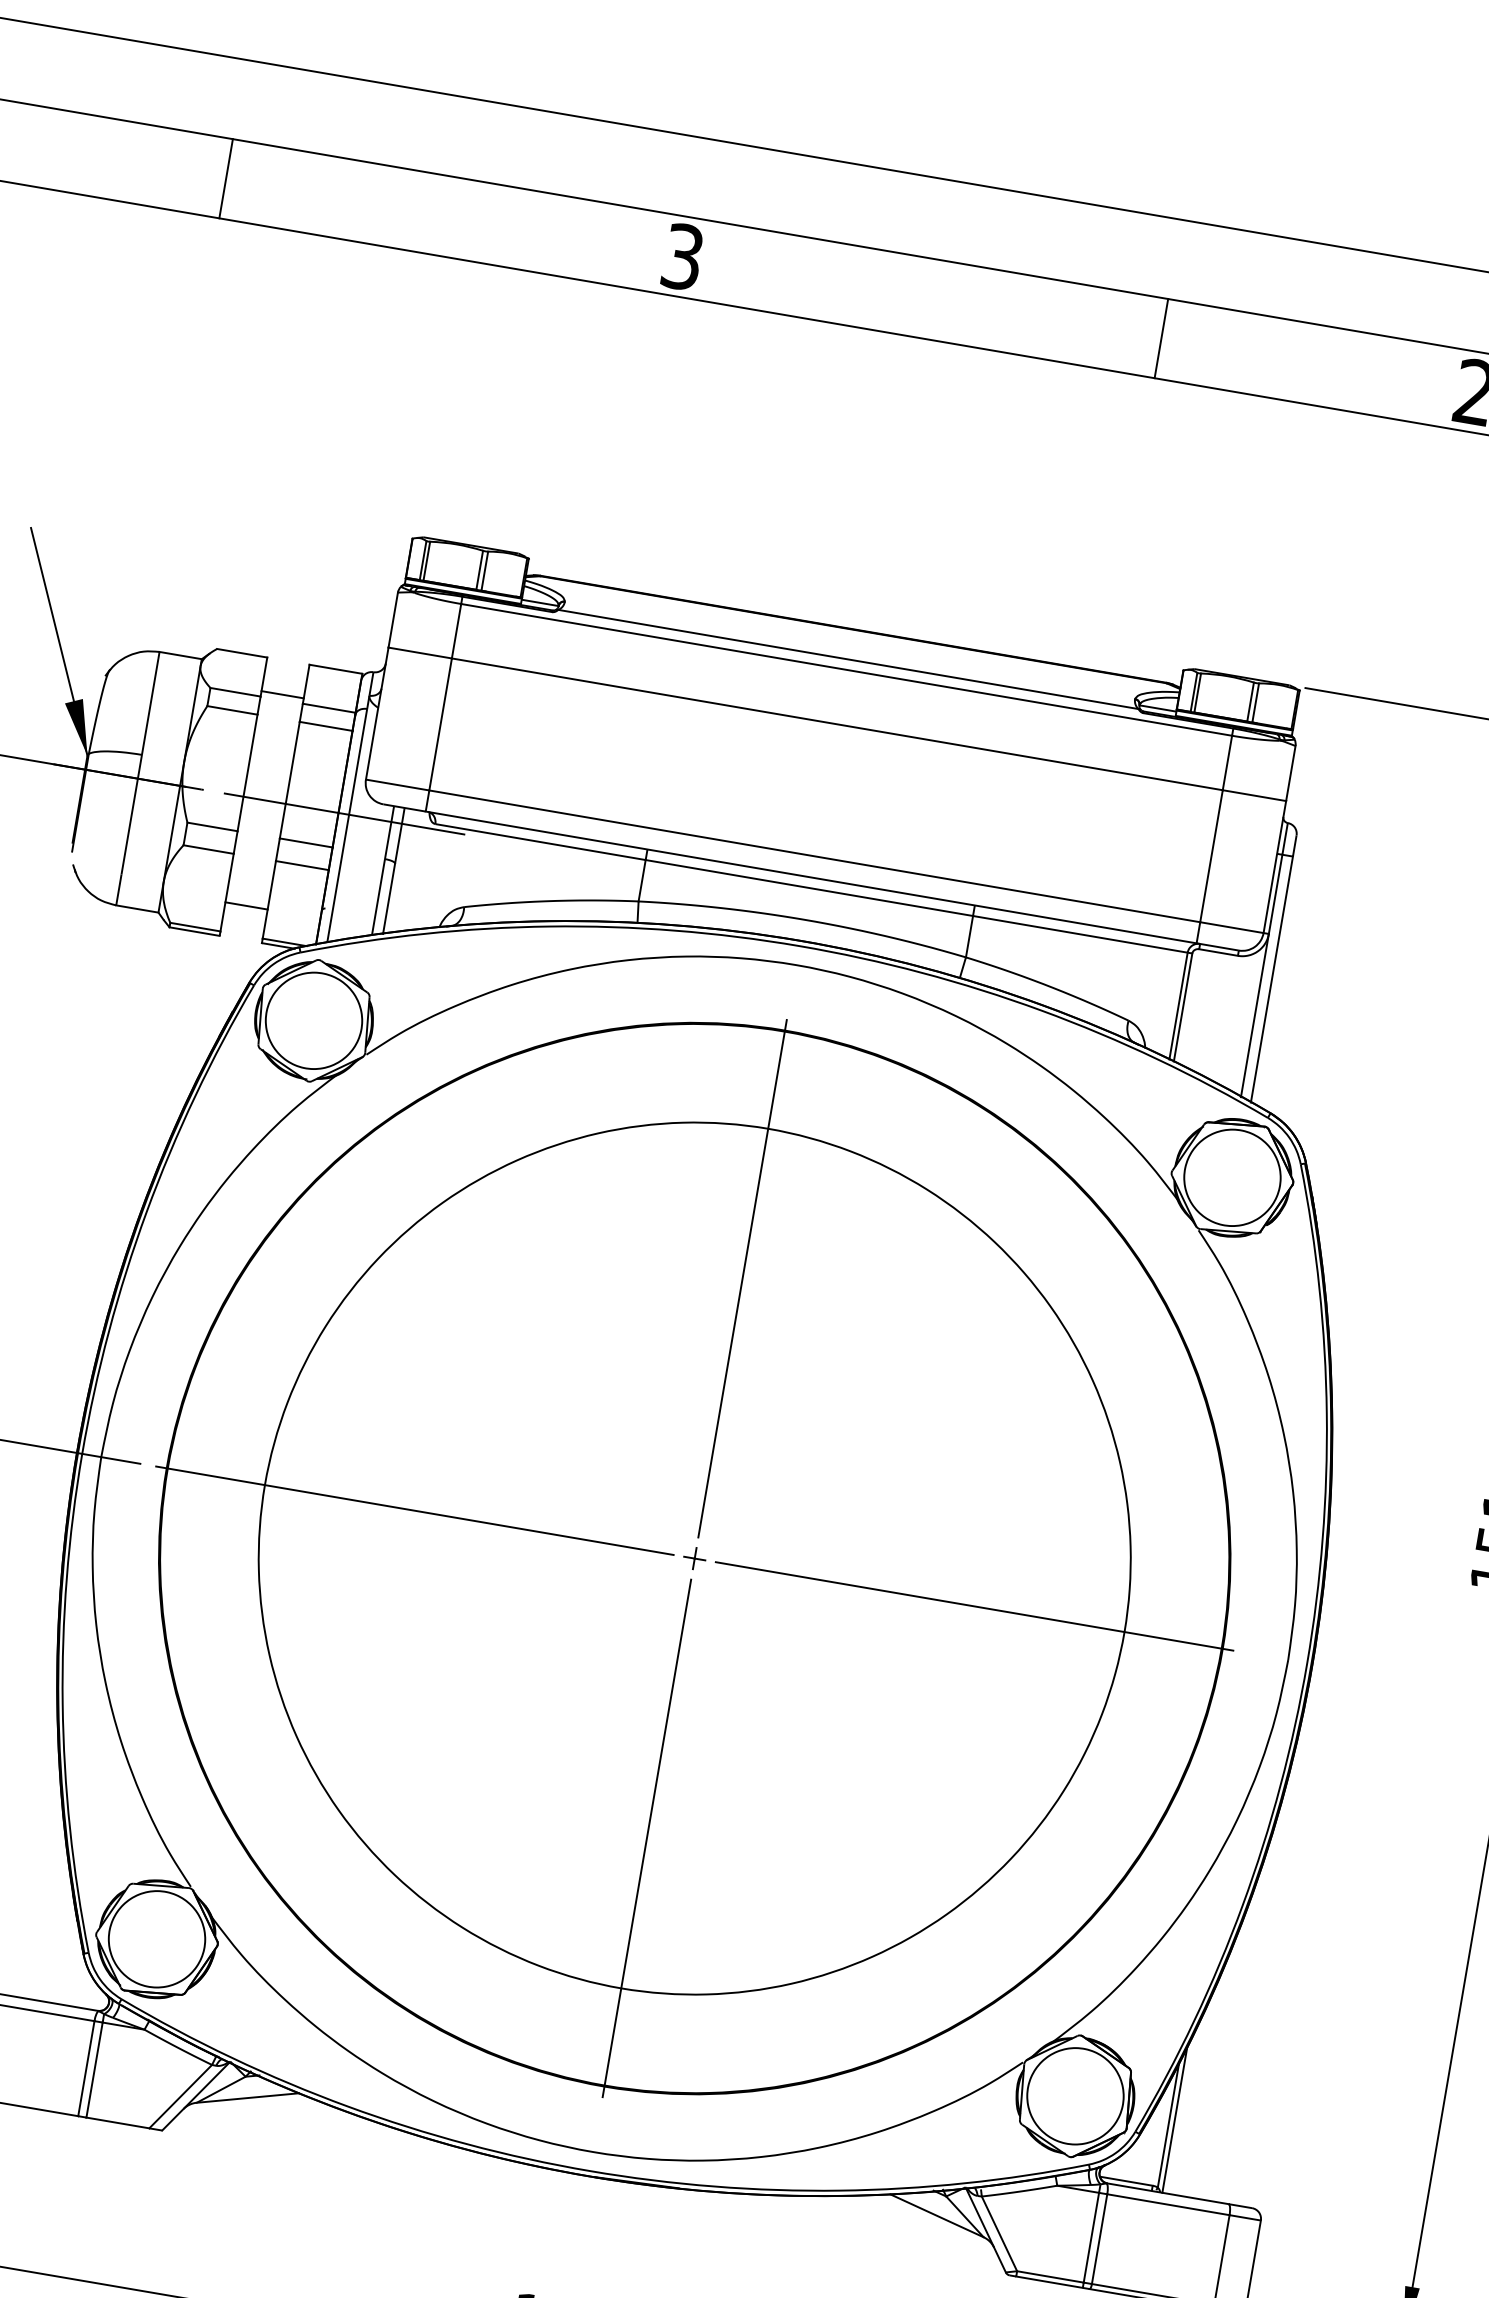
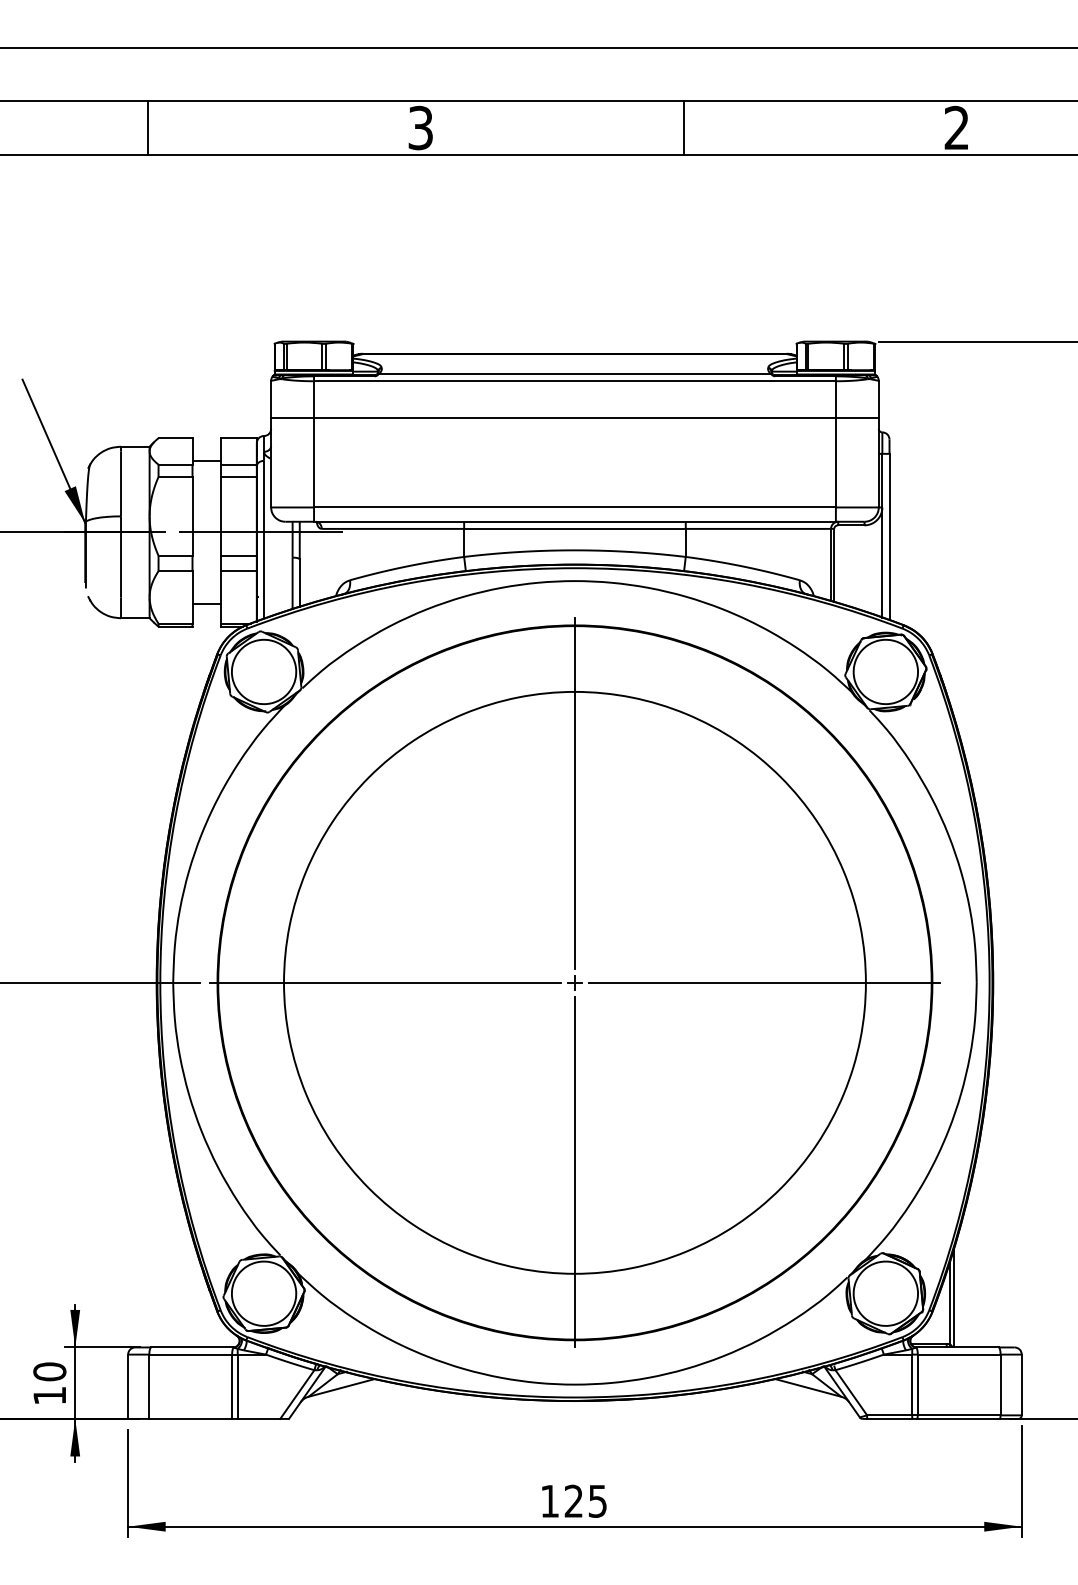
line: (226, 178) -> (147, 127), moved
line: (1161, 337) -> (683, 127), moved

